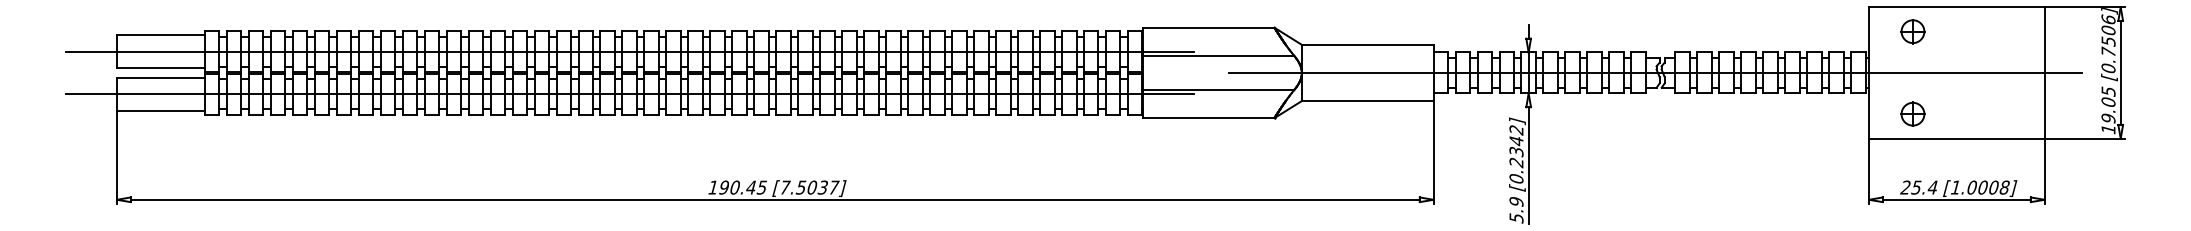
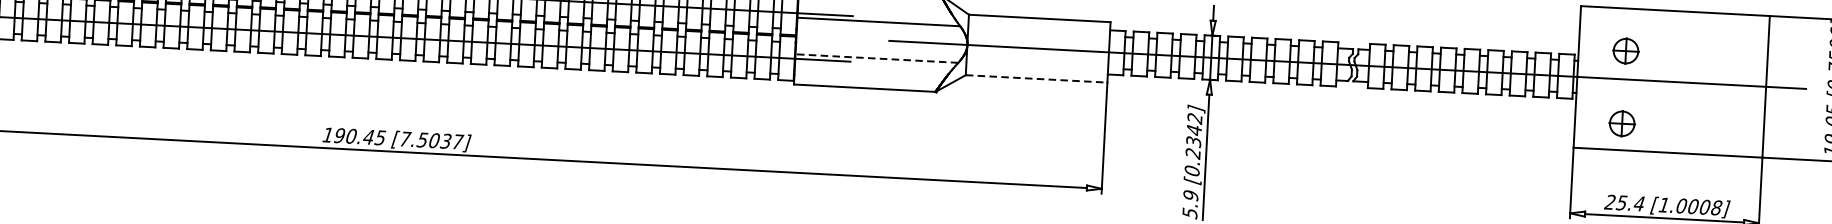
part: (1912, 31) -> (1625, 50), moved
line: (1218, 89) -> (876, 58), solid -> dashed
line: (1367, 101) -> (1036, 79), solid -> dashed

